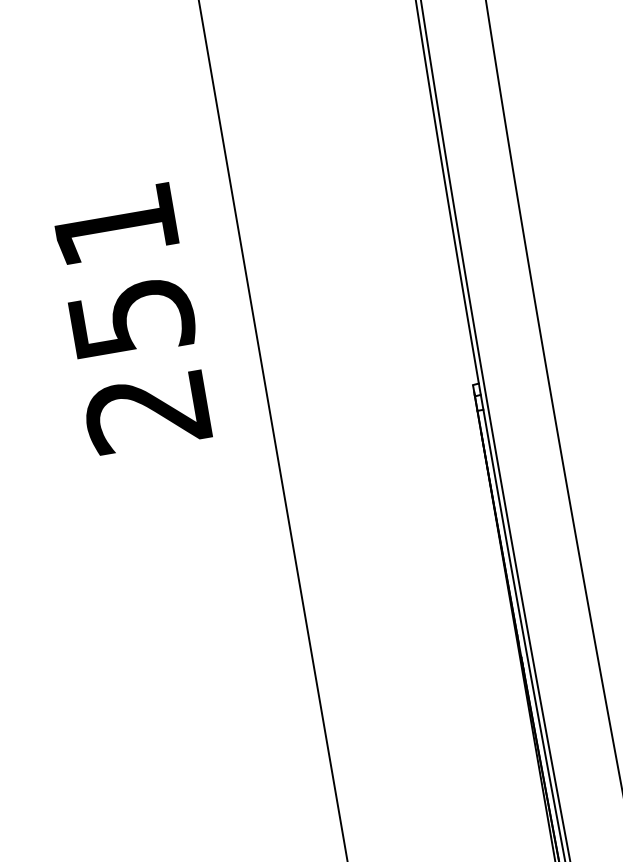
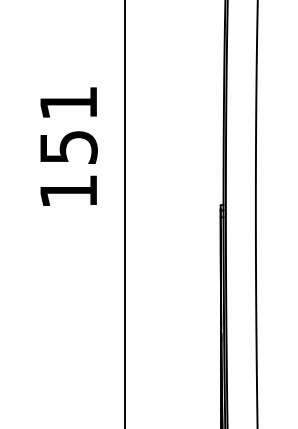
text: (145, 411) -> (67, 191), 251 -> 151

